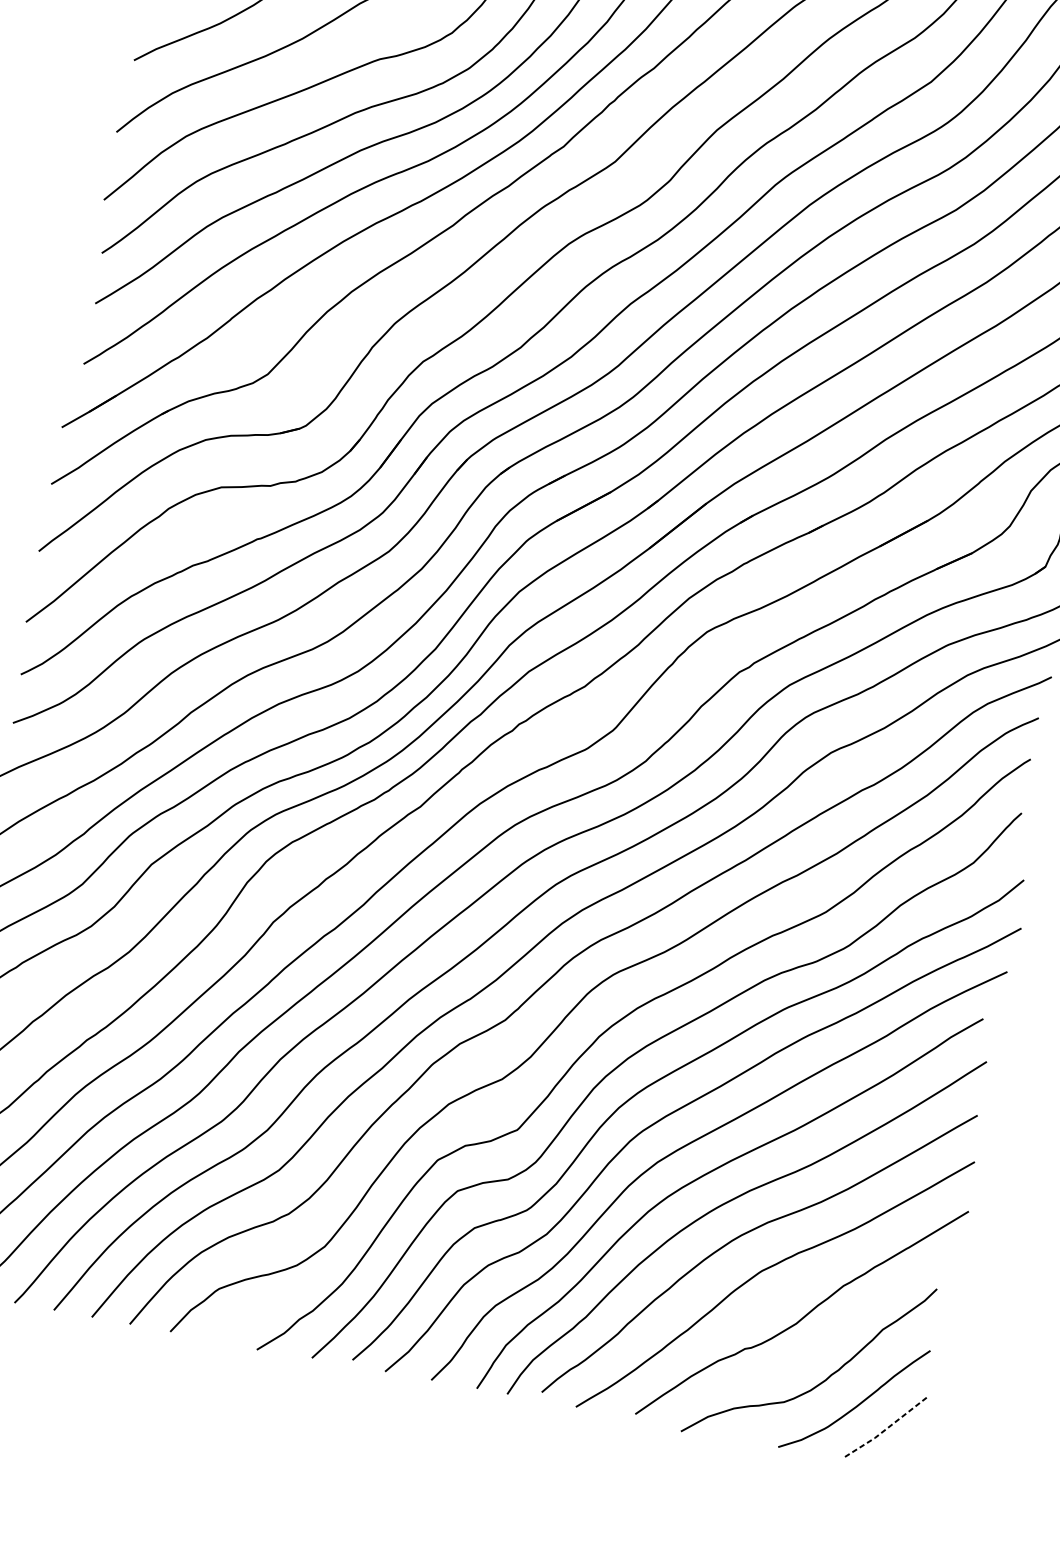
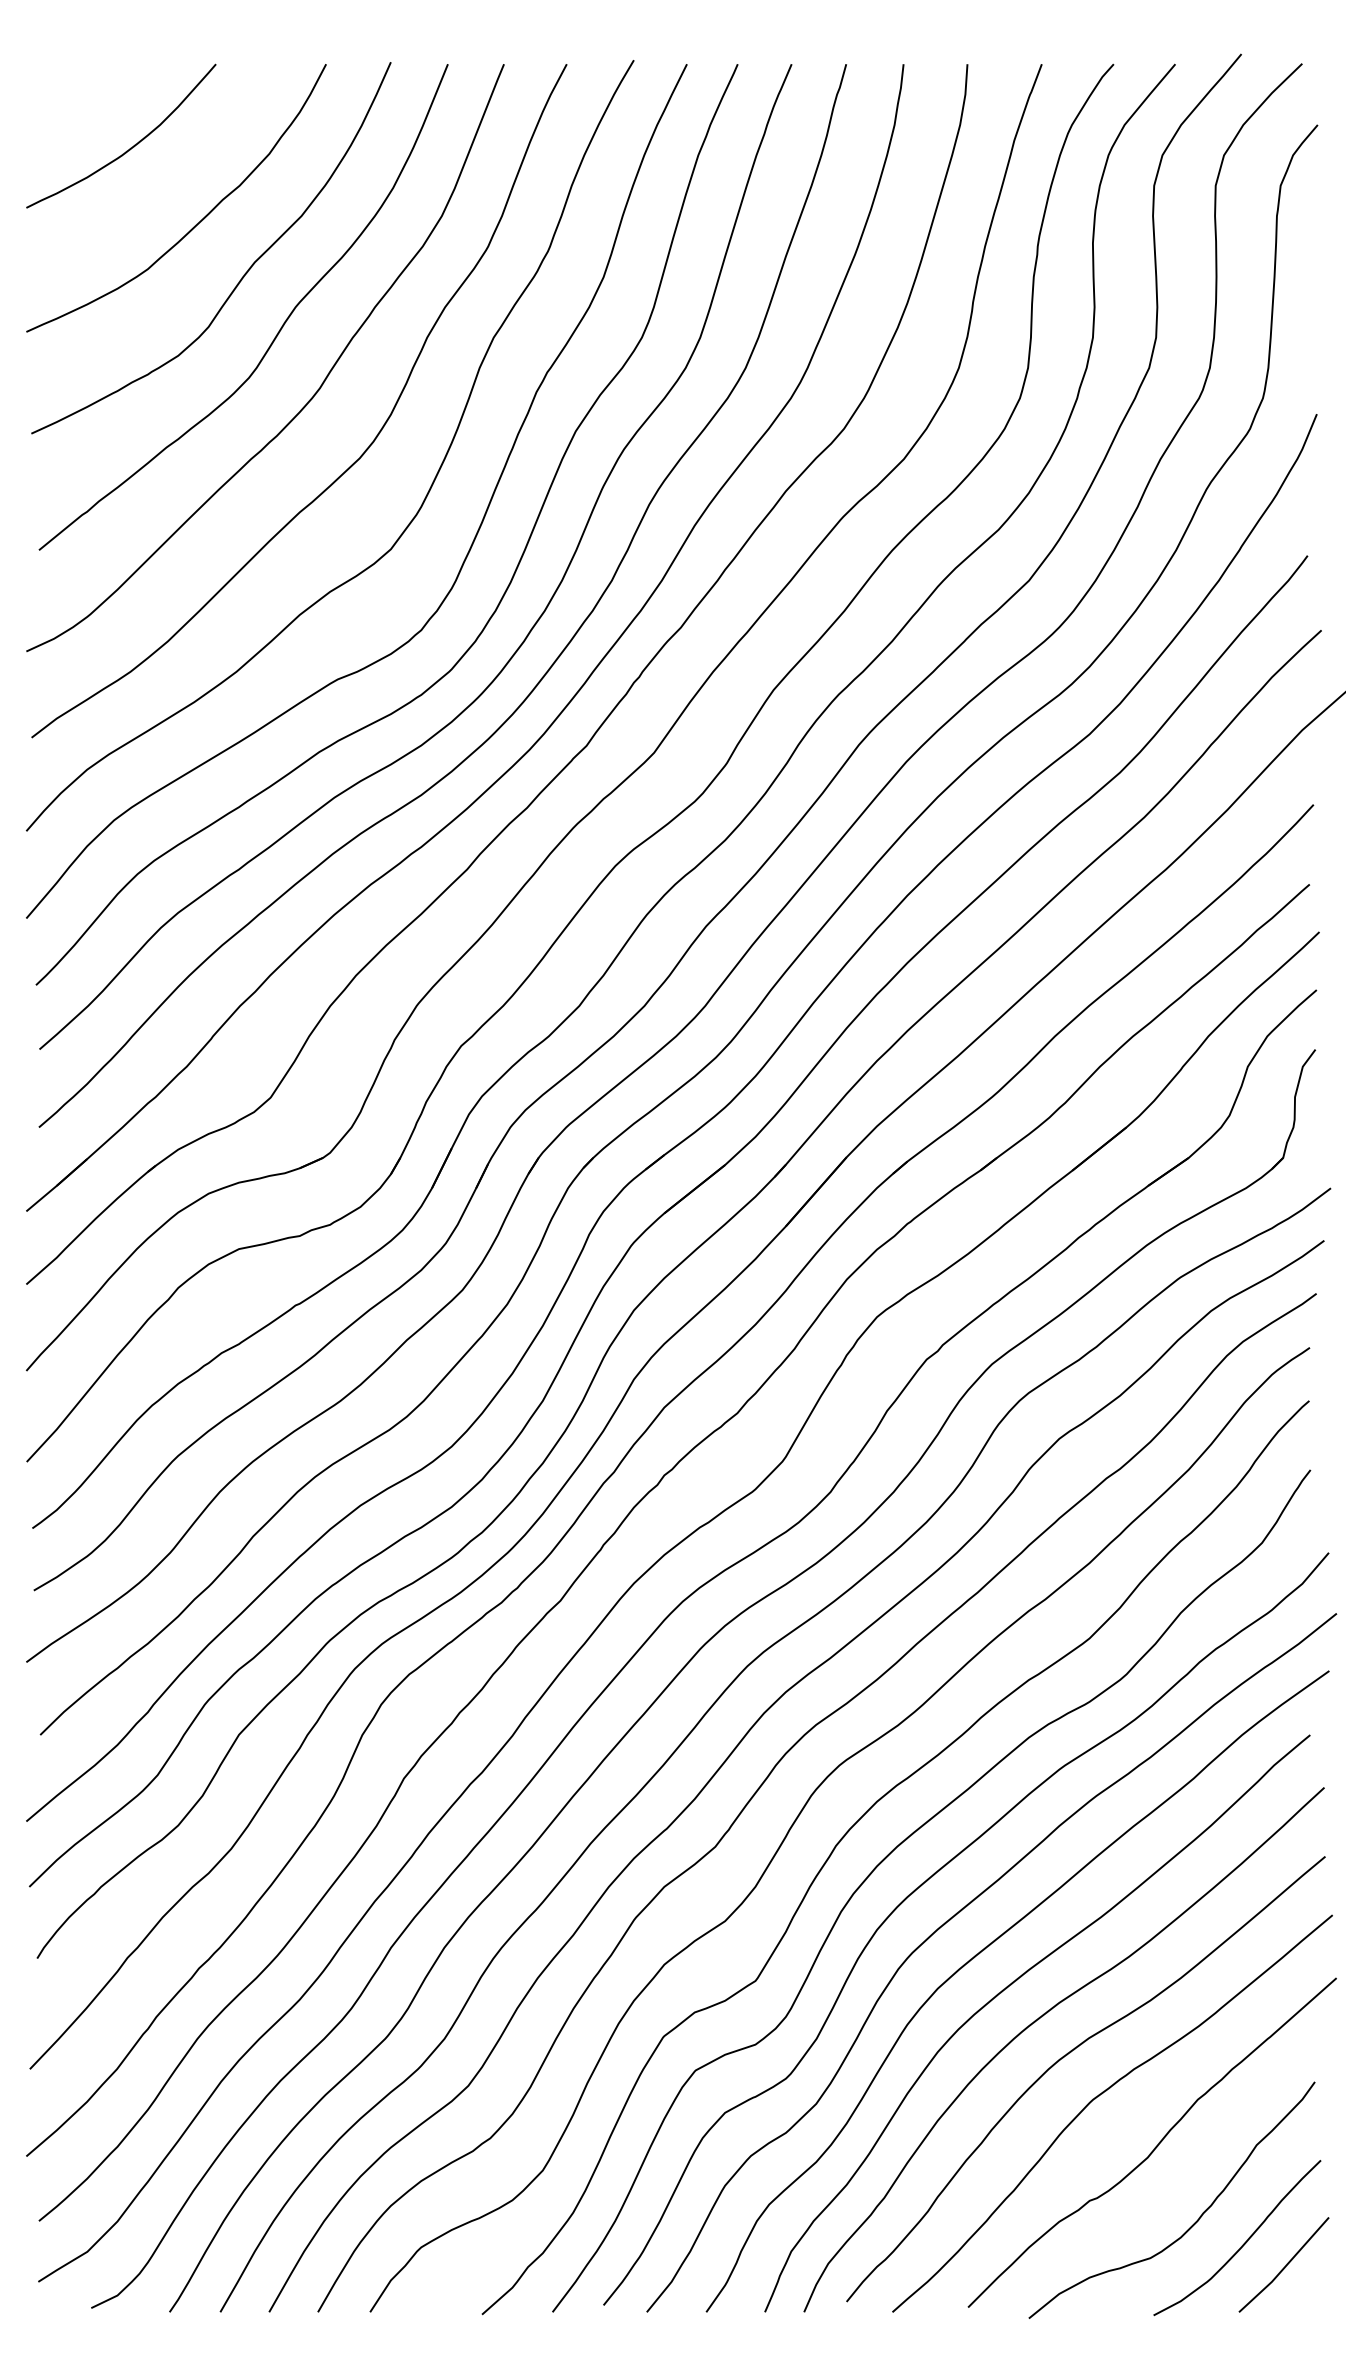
line: (887, 1428) -> (1285, 2266), dashed -> solid

